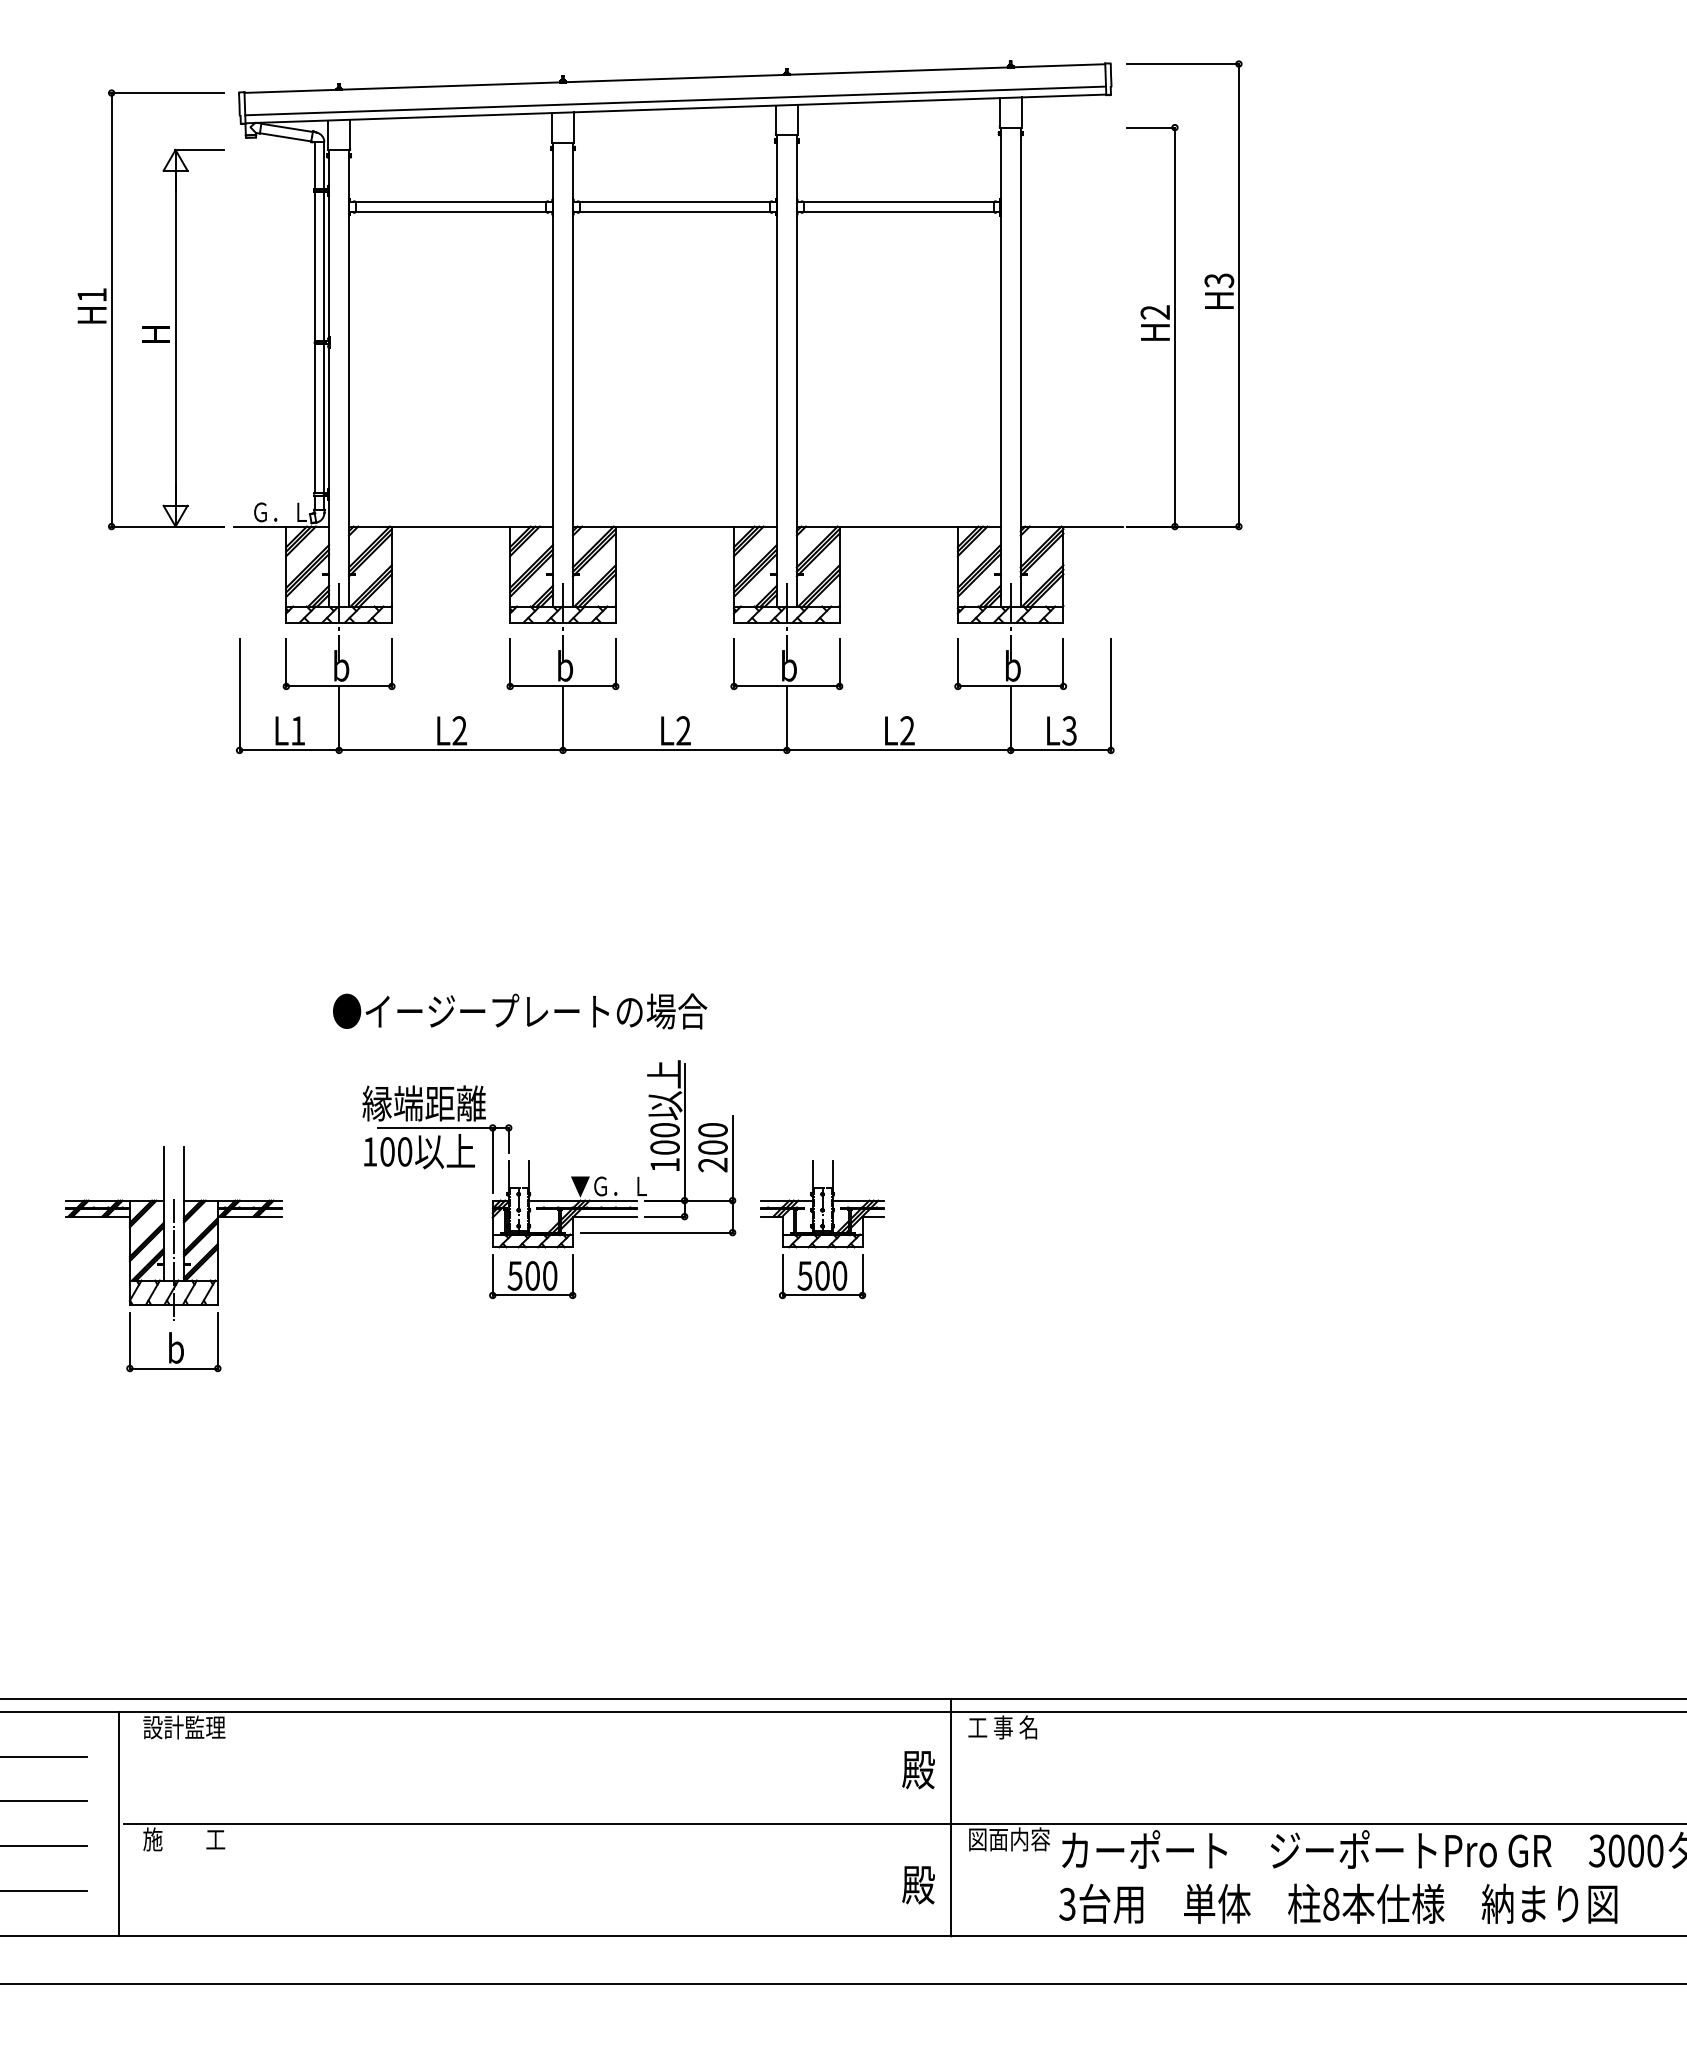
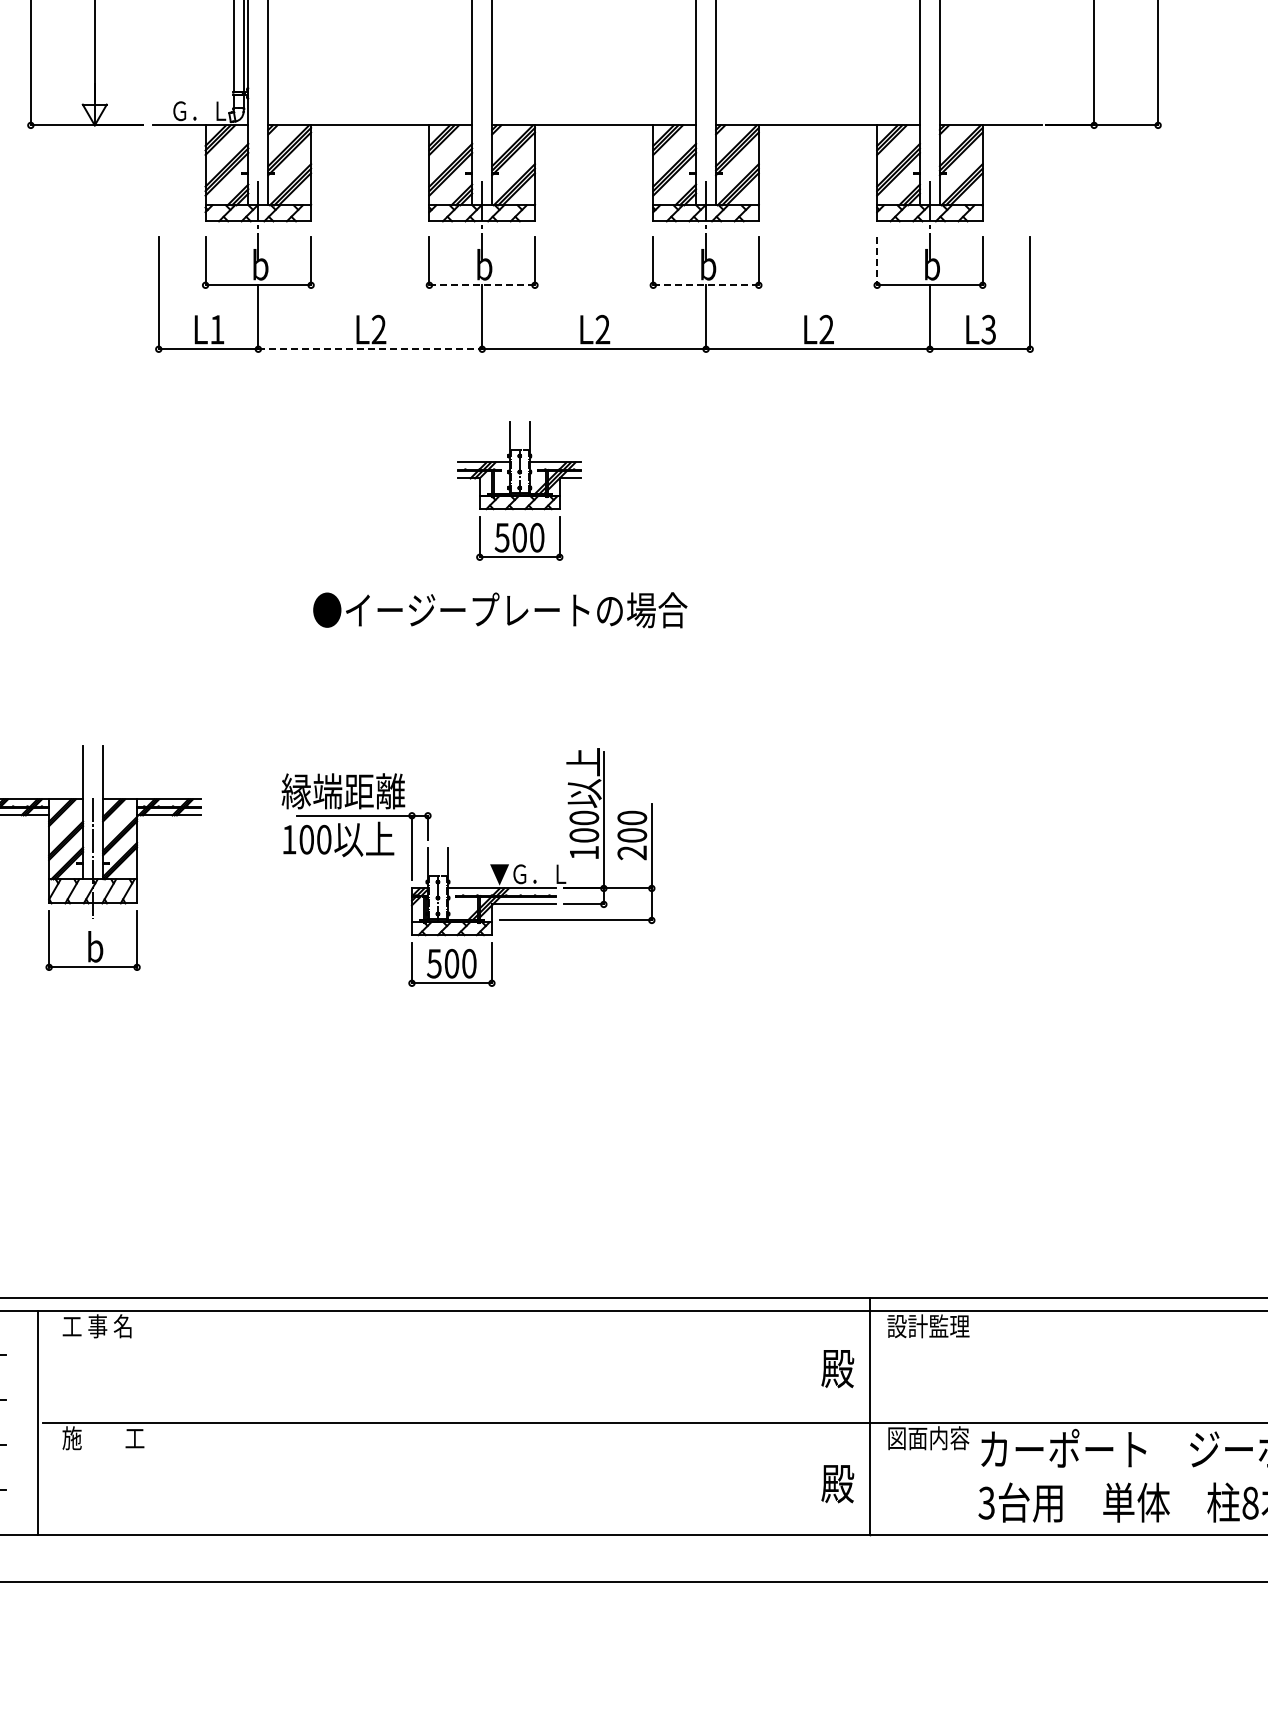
line: (957, 663) -> (876, 262), solid -> dashed
line: (562, 686) -> (481, 285), solid -> dashed
line: (786, 686) -> (705, 285), solid -> dashed
line: (451, 750) -> (370, 349), solid -> dashed
text: (520, 1011) -> (500, 610), moved
part: (529, 1179) -> (448, 867), moved
part: (822, 1229) -> (519, 491), moved
text: (184, 1727) -> (103, 1326), 設計監理 -> 工 事 名
text: (1009, 1727) -> (928, 1326), 工 事 名 -> 設計監理

